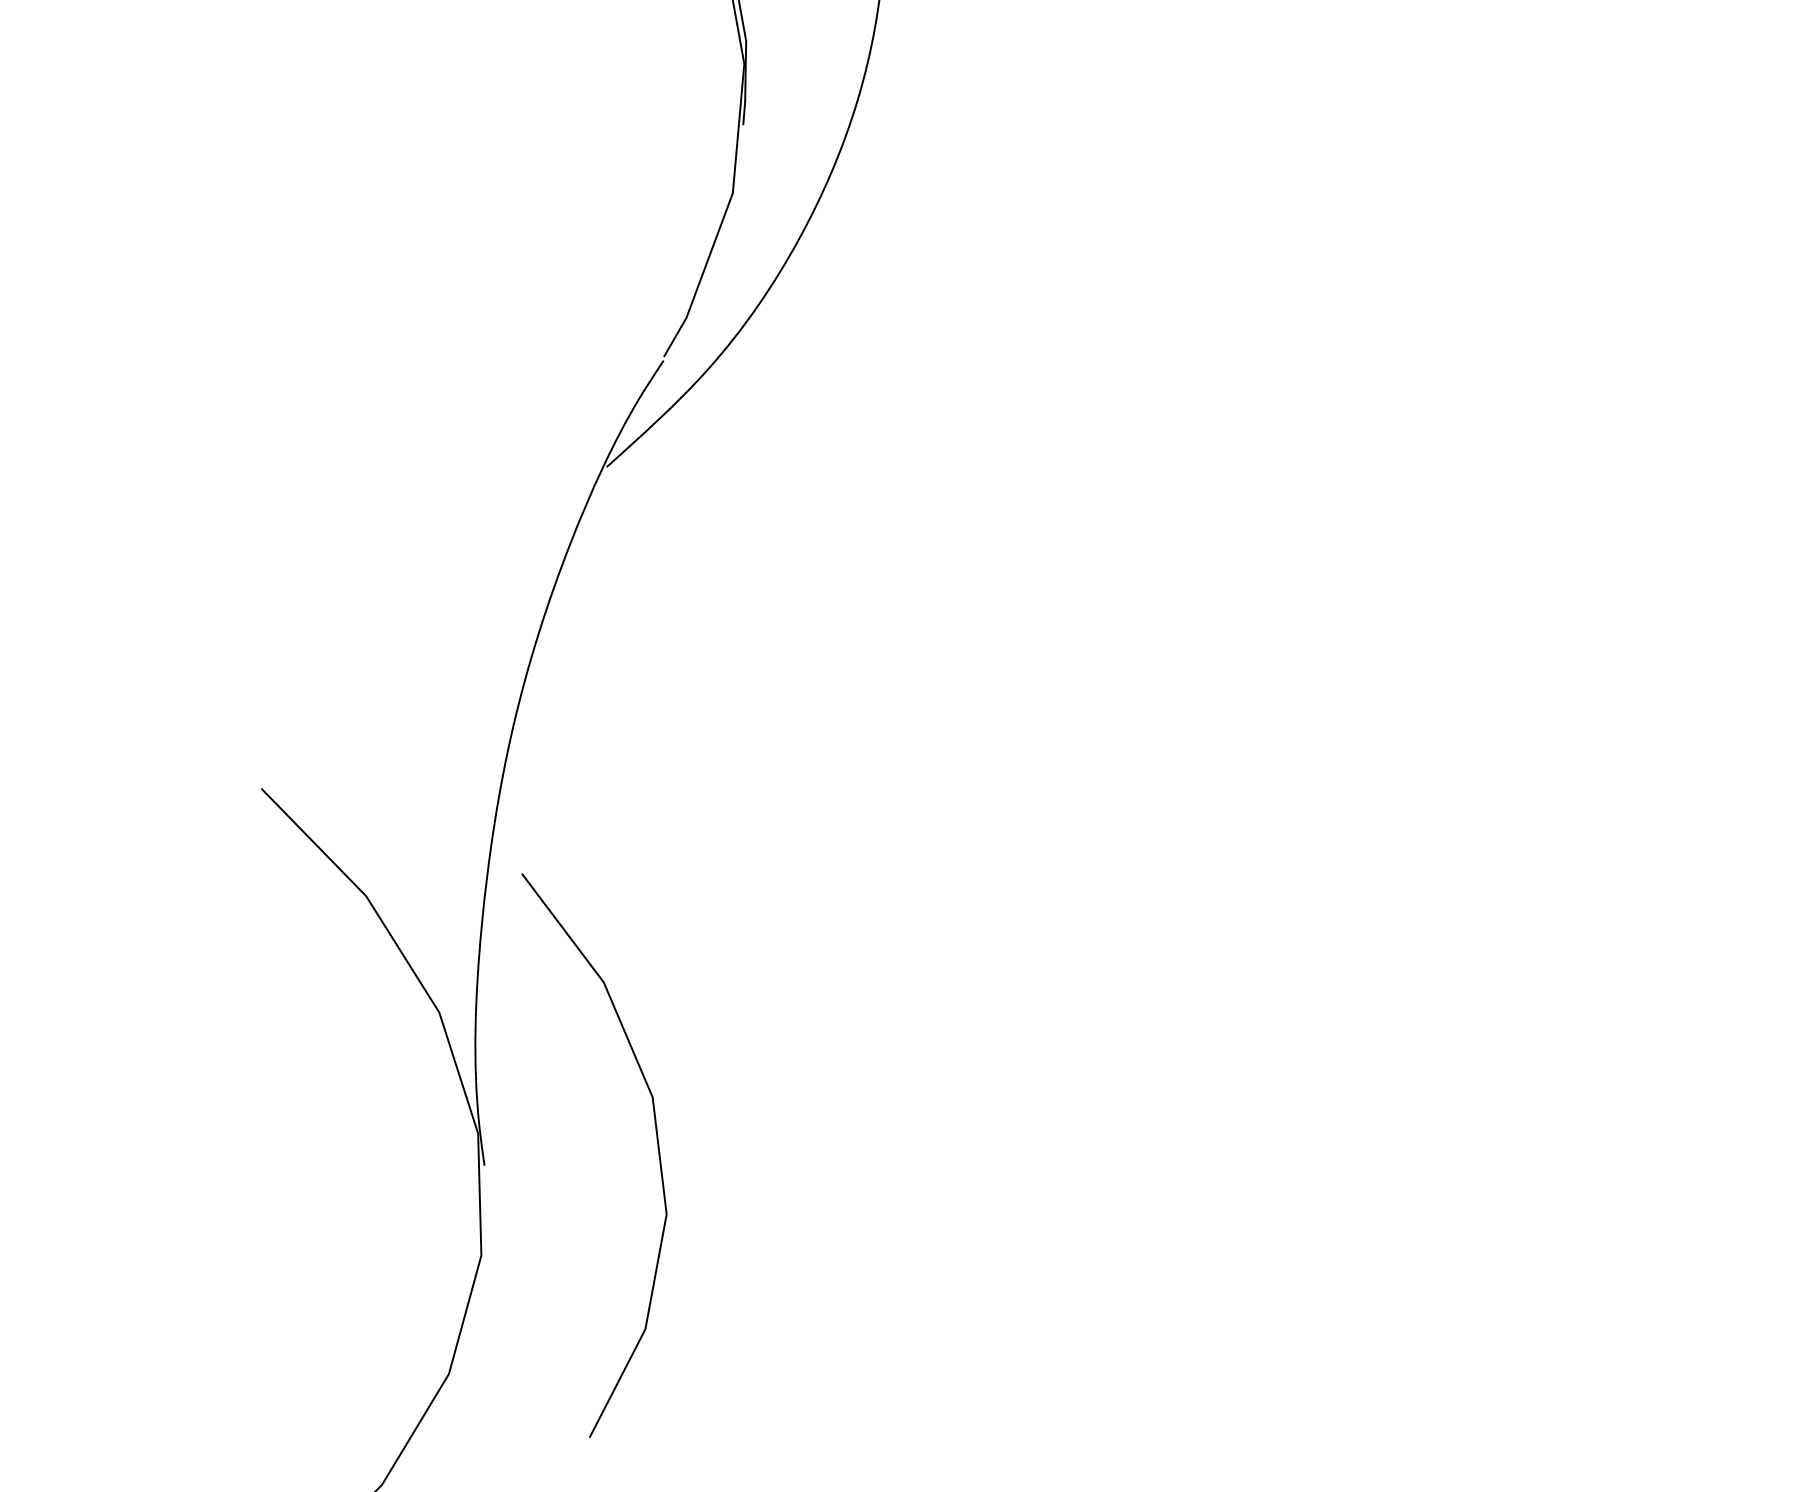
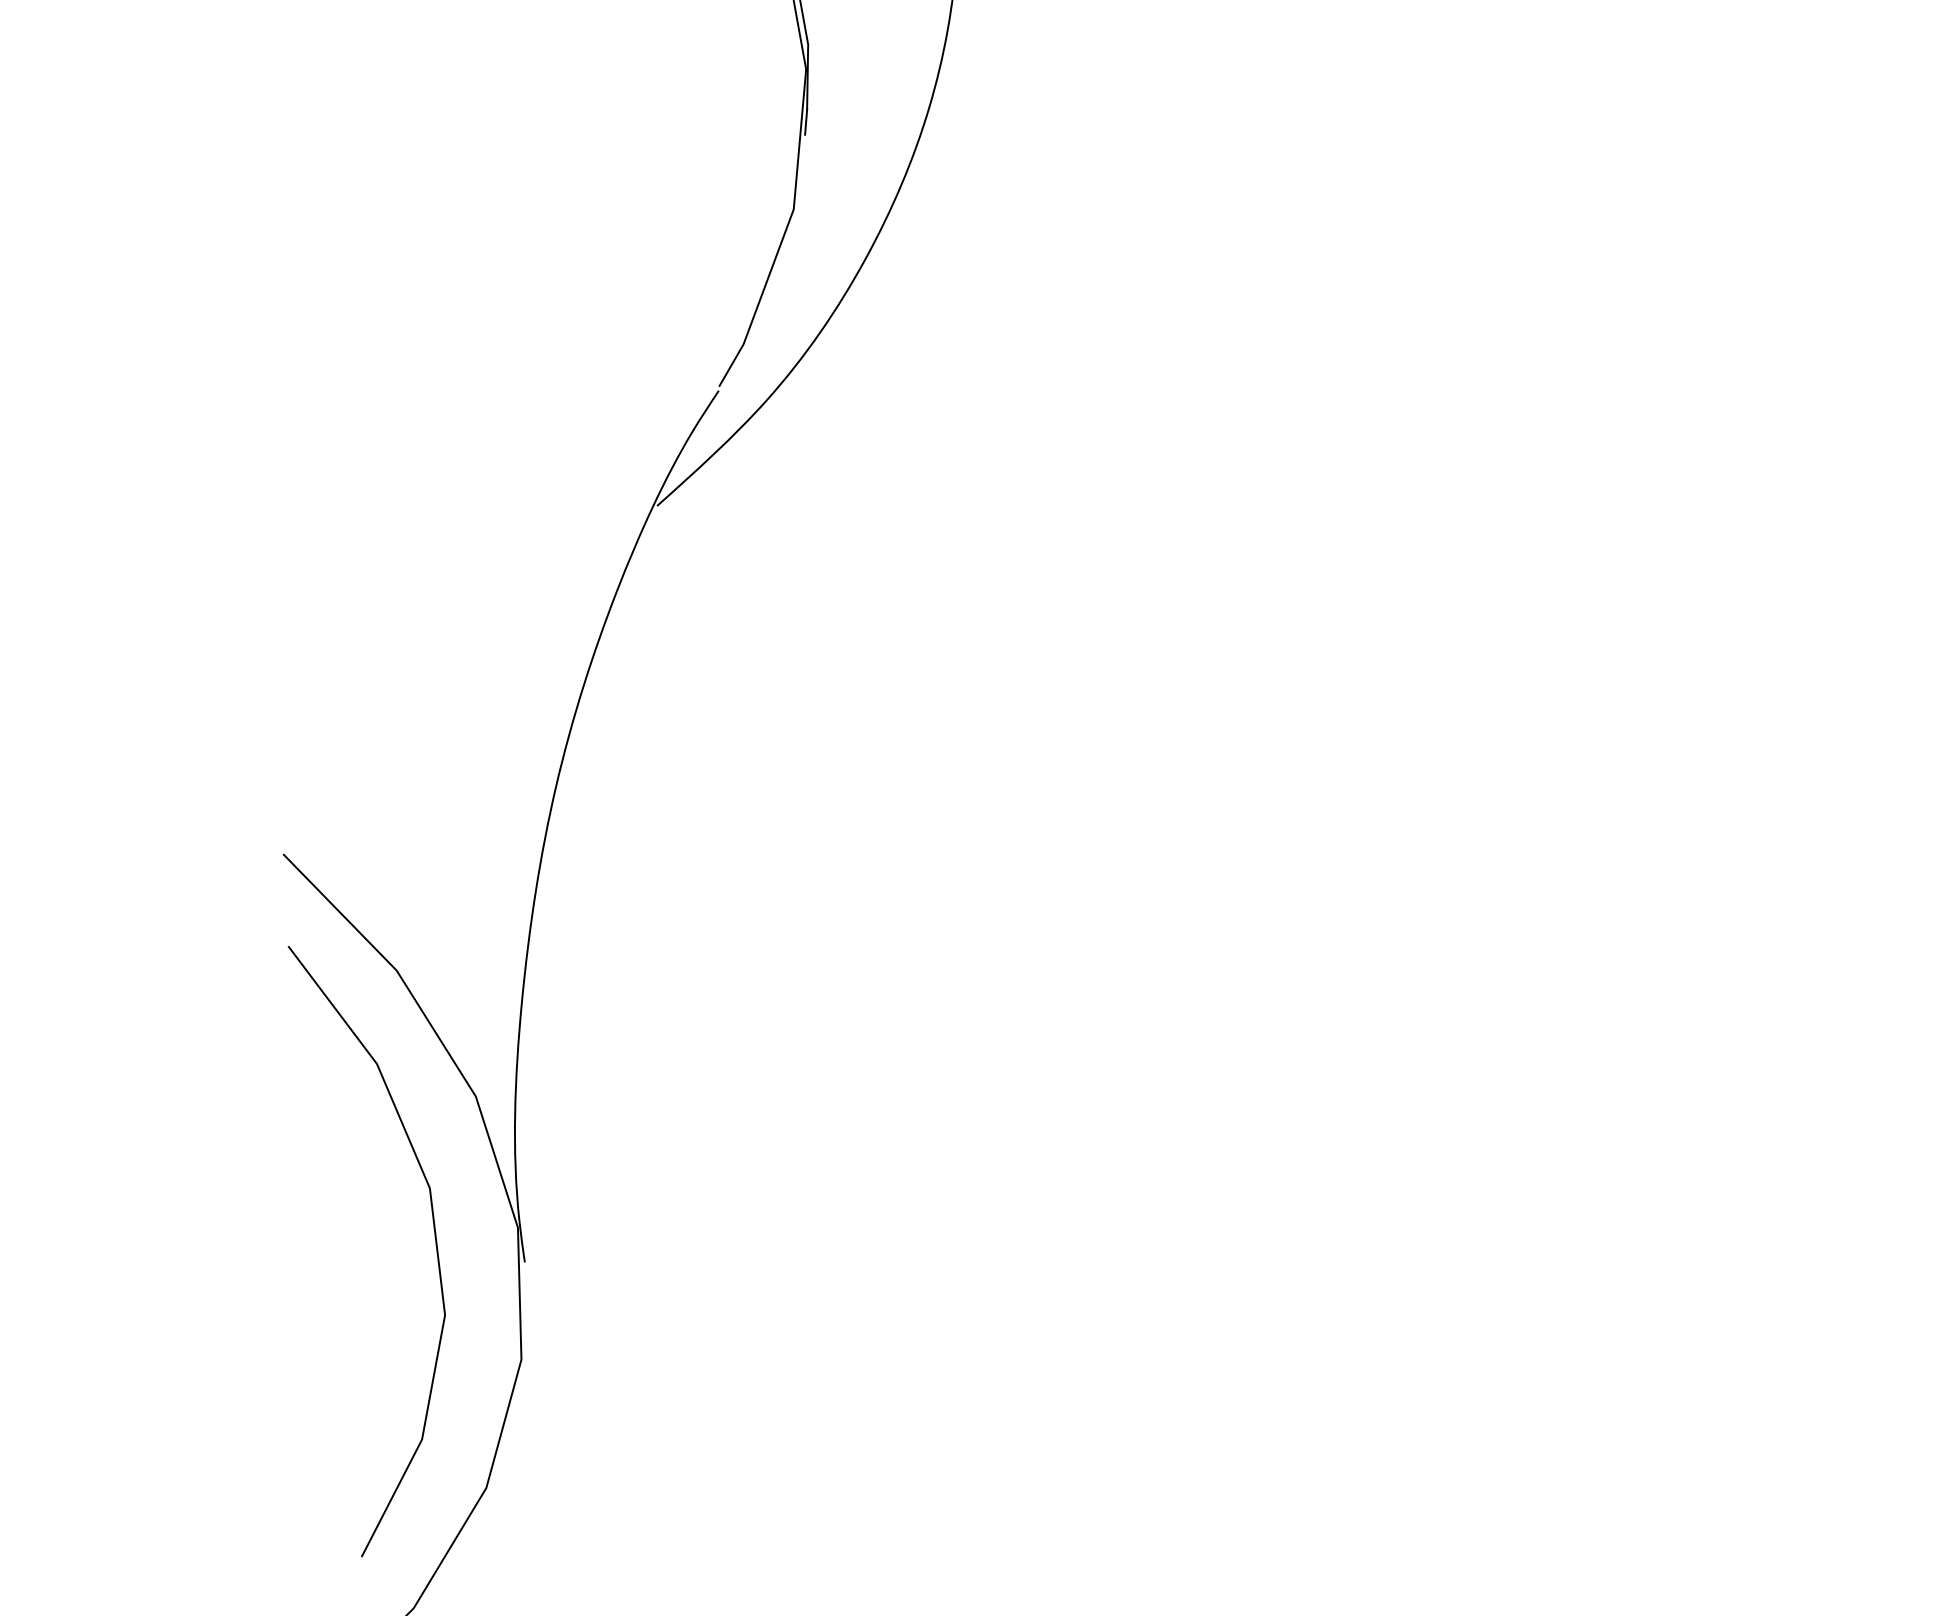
curve: (657, 1150) -> (435, 1245), moved

